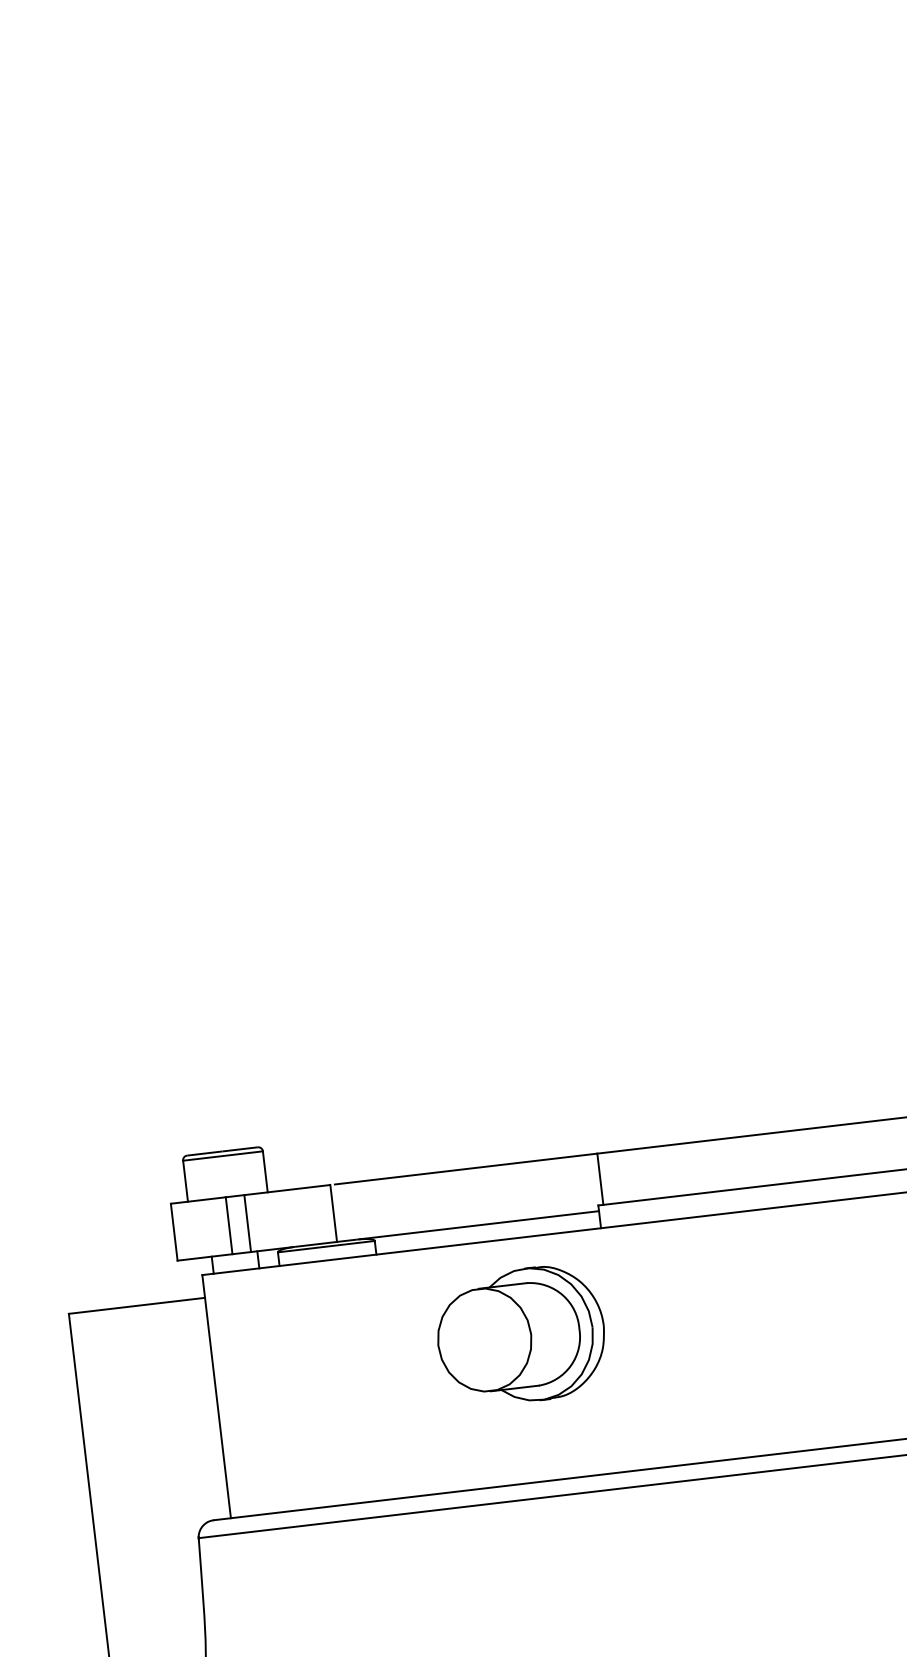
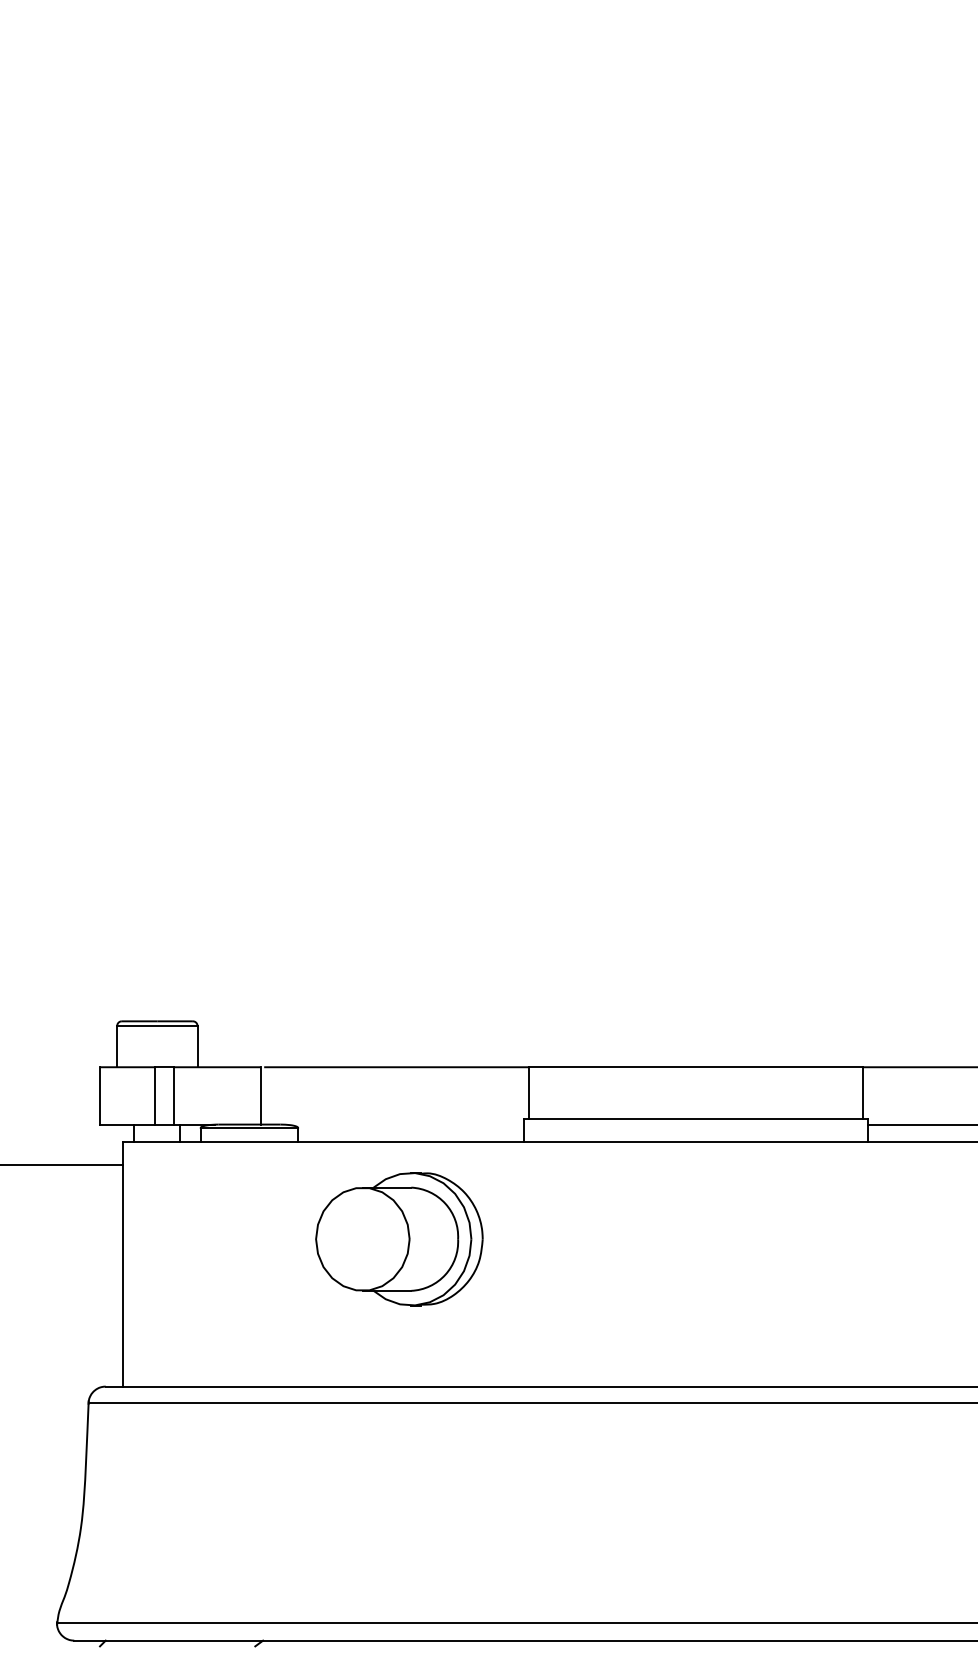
line: (478, 1225) -> (403, 1124), removed
part: (521, 1336) -> (399, 1239), moved

